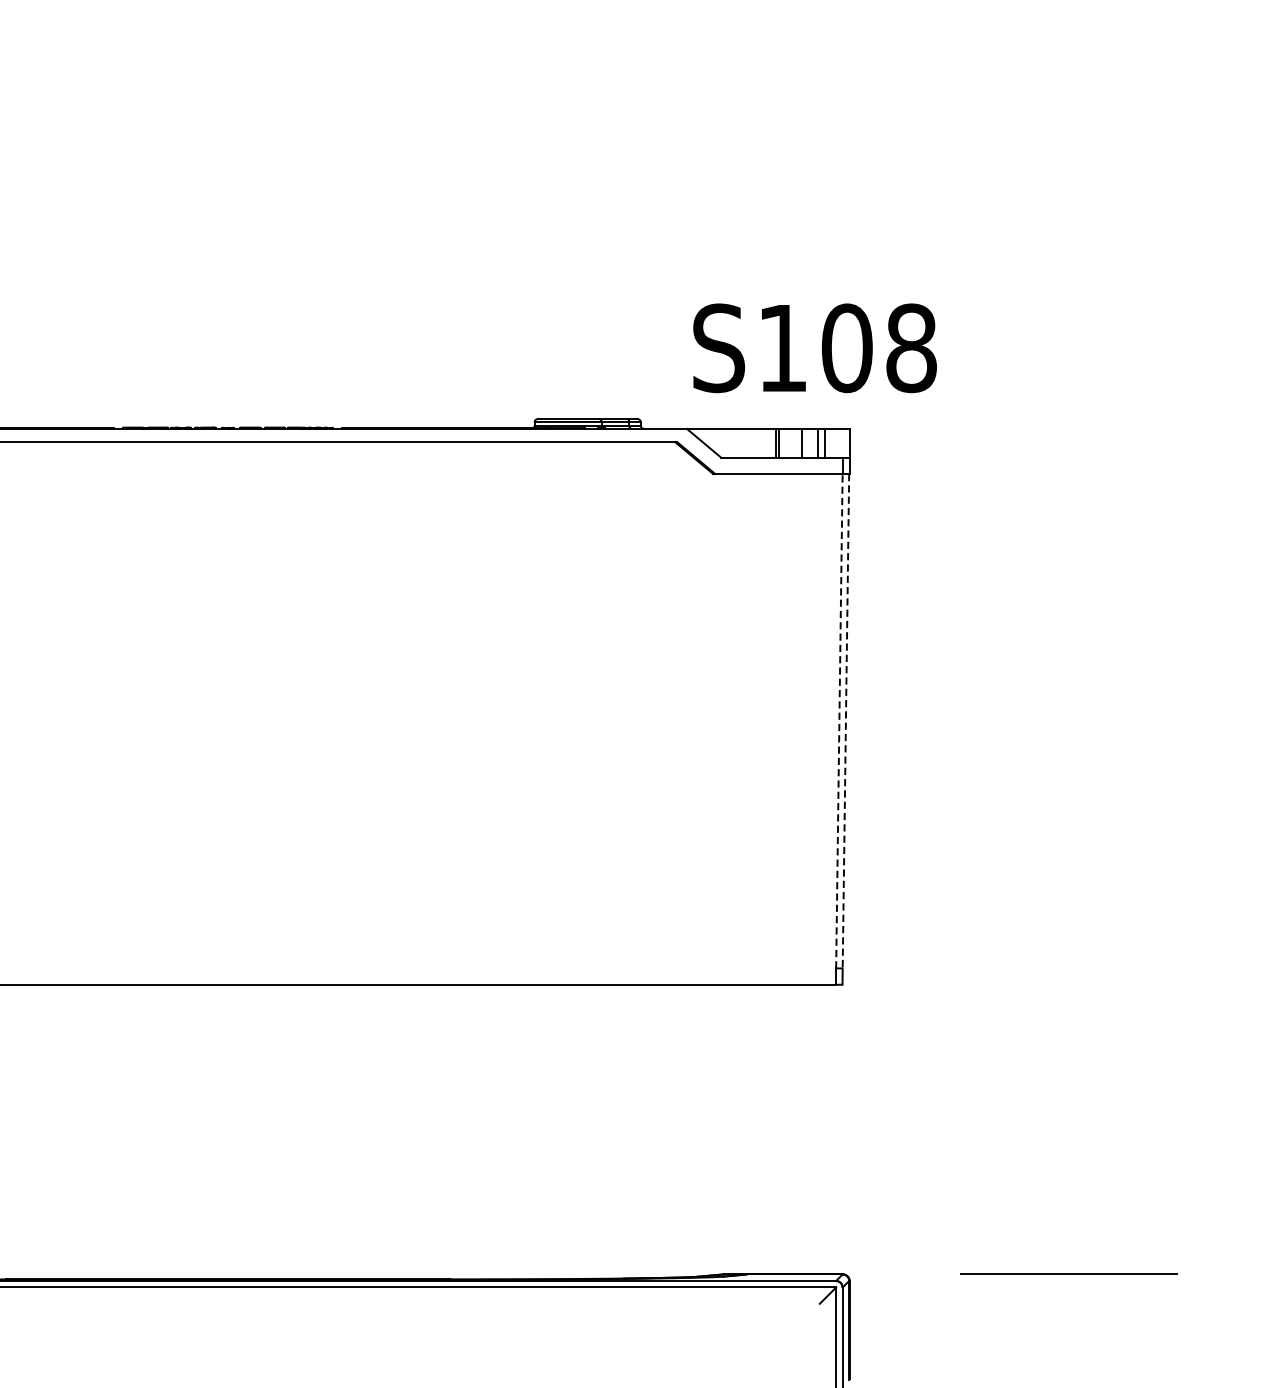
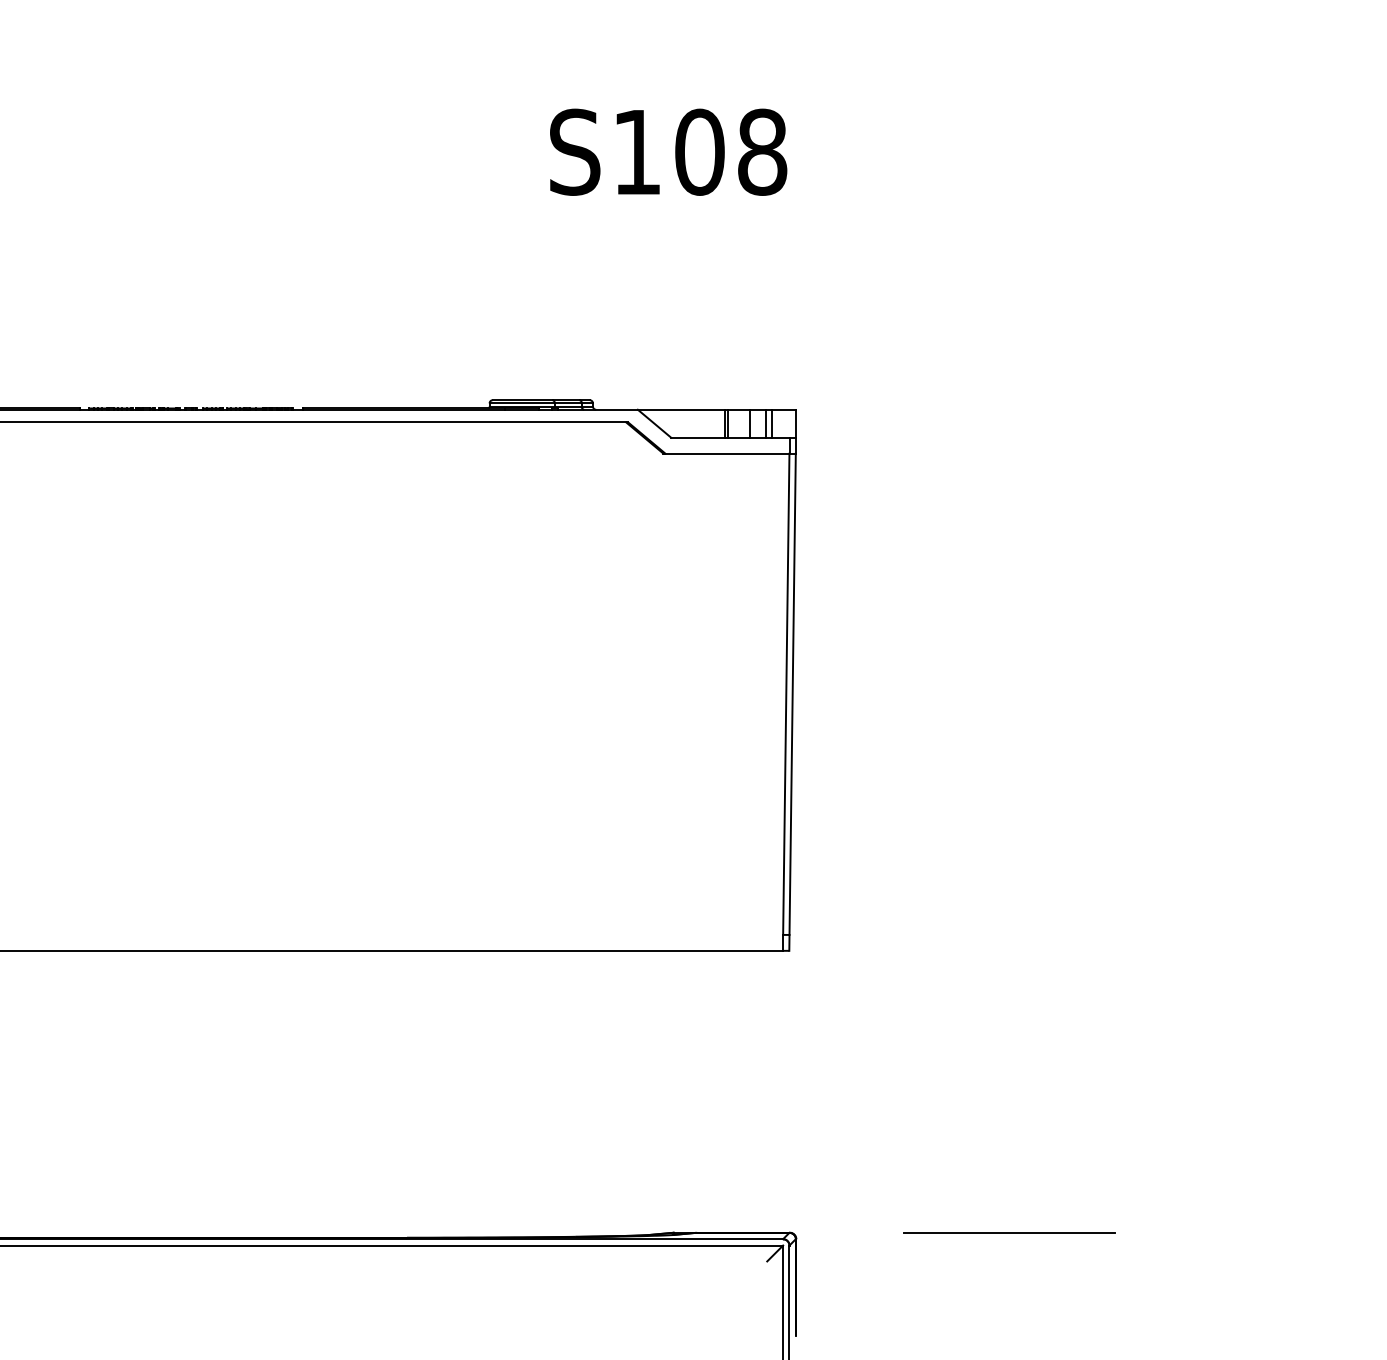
text: (814, 347) -> (668, 151), moved
line: (839, 721) -> (786, 694), dashed -> solid
line: (845, 721) -> (792, 694), dashed -> solid

